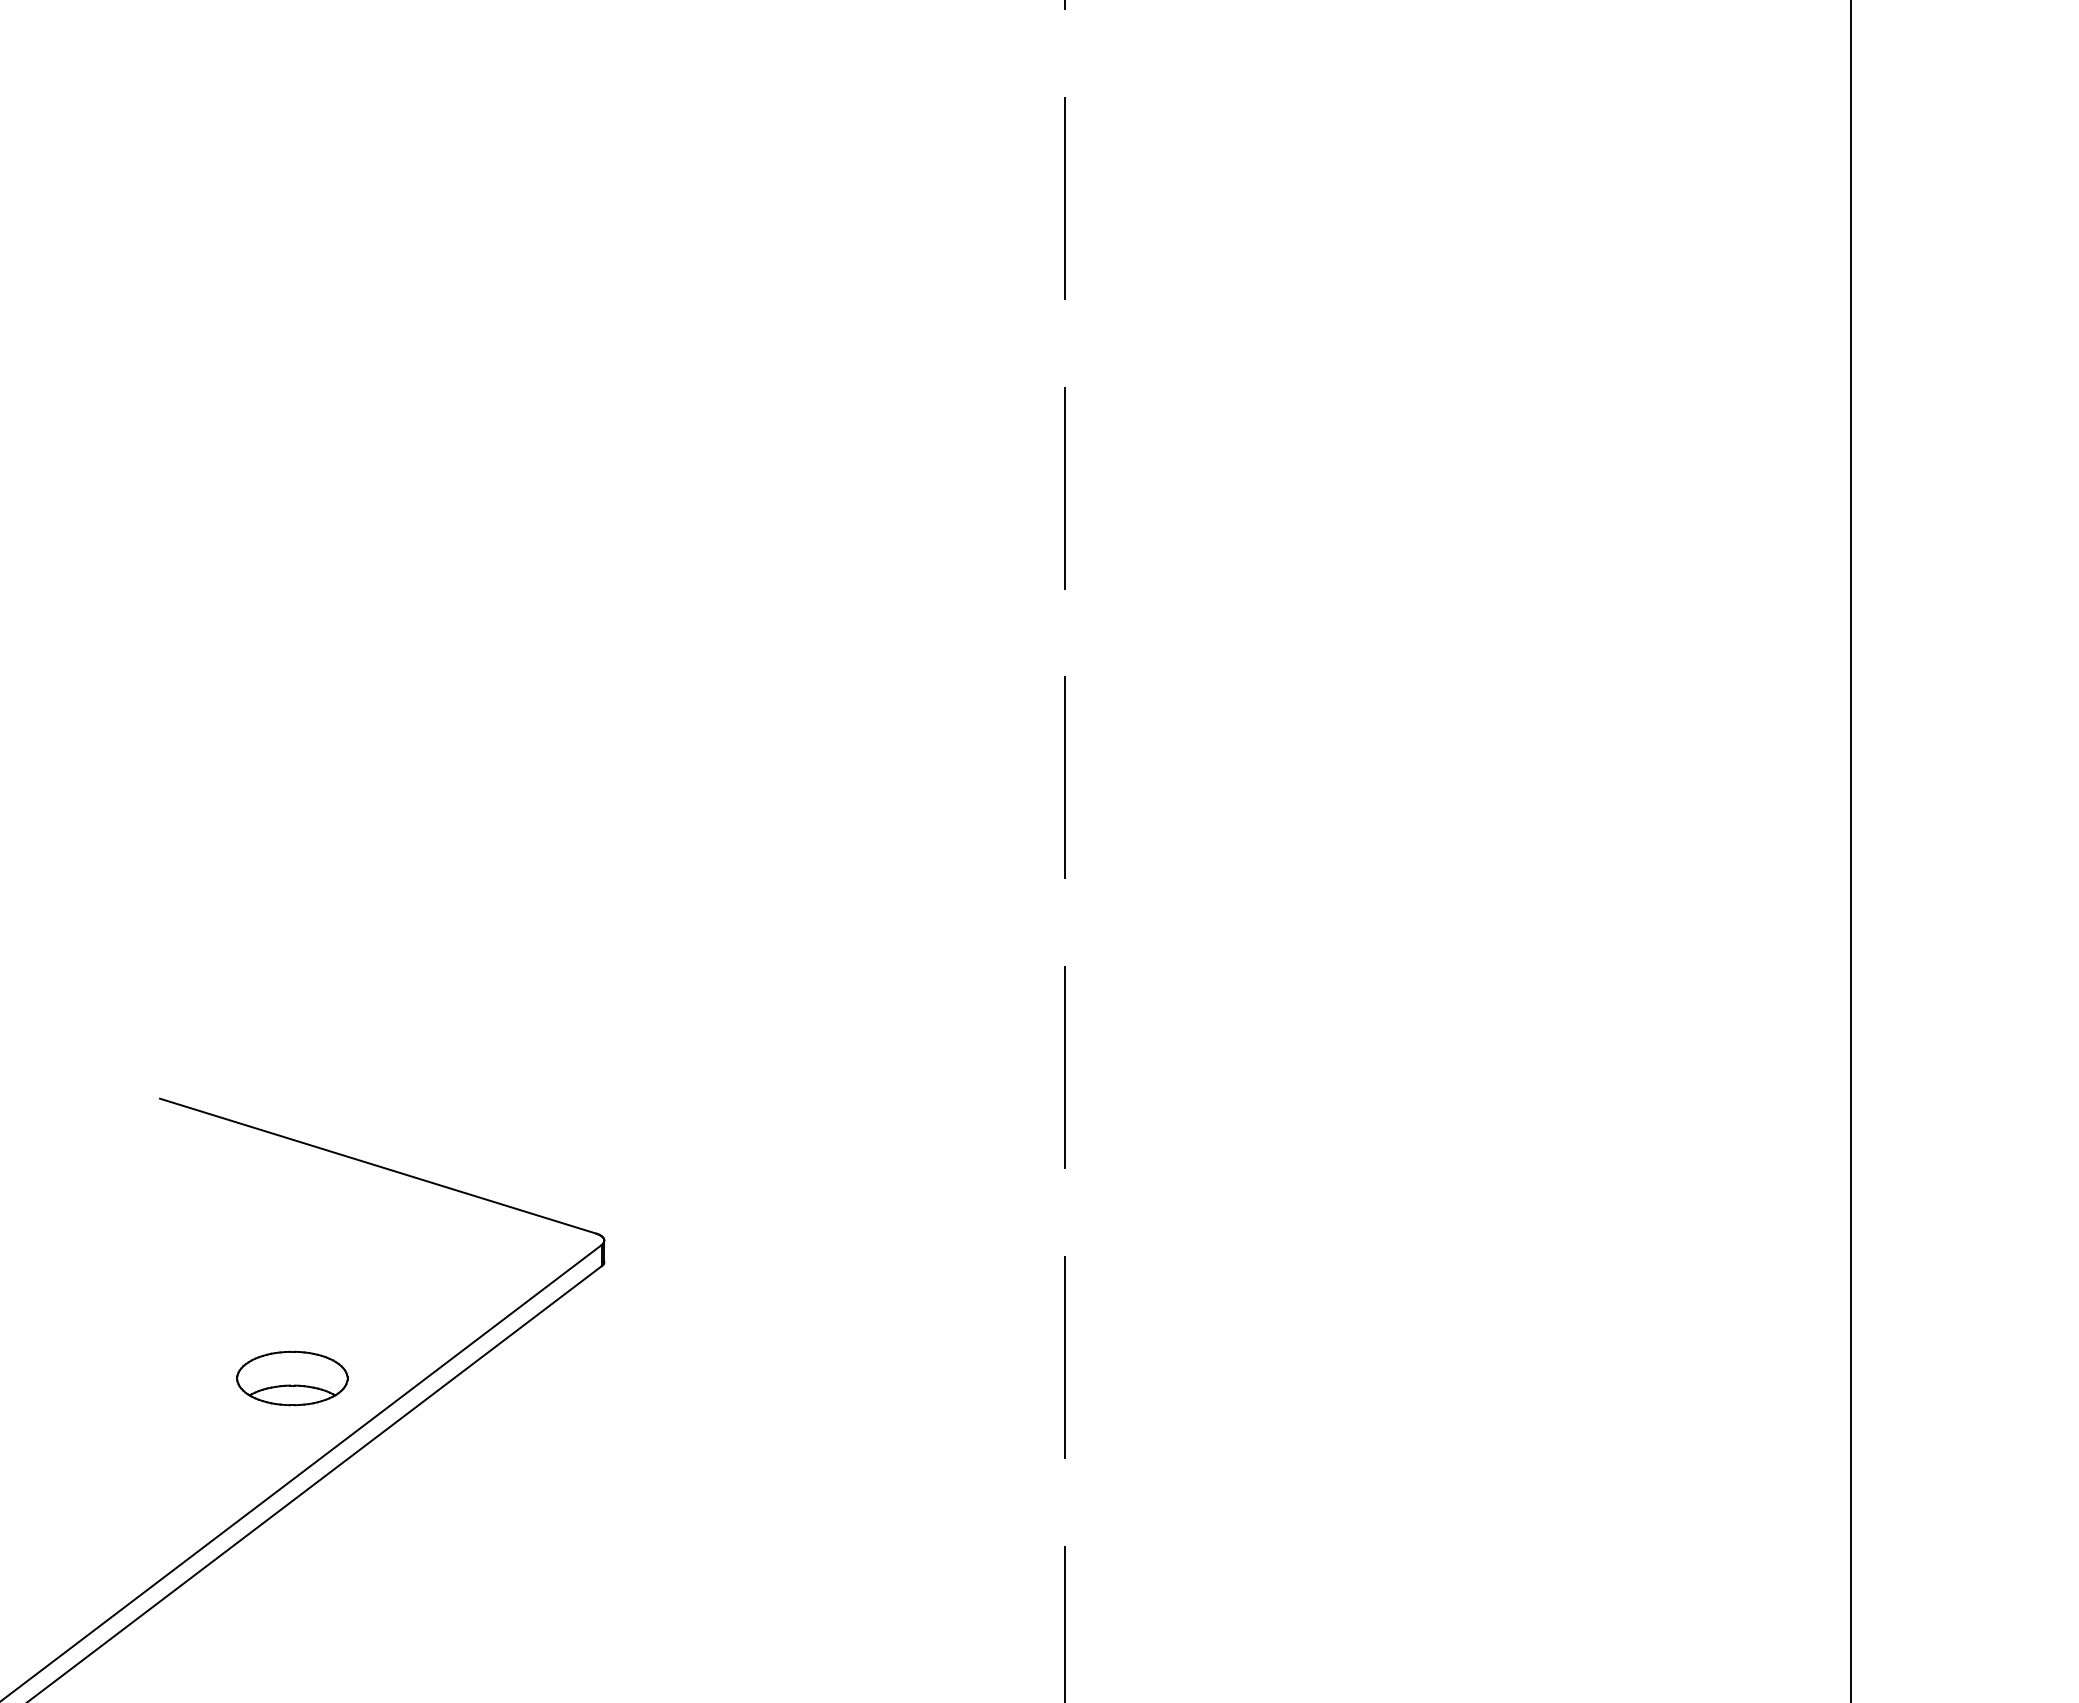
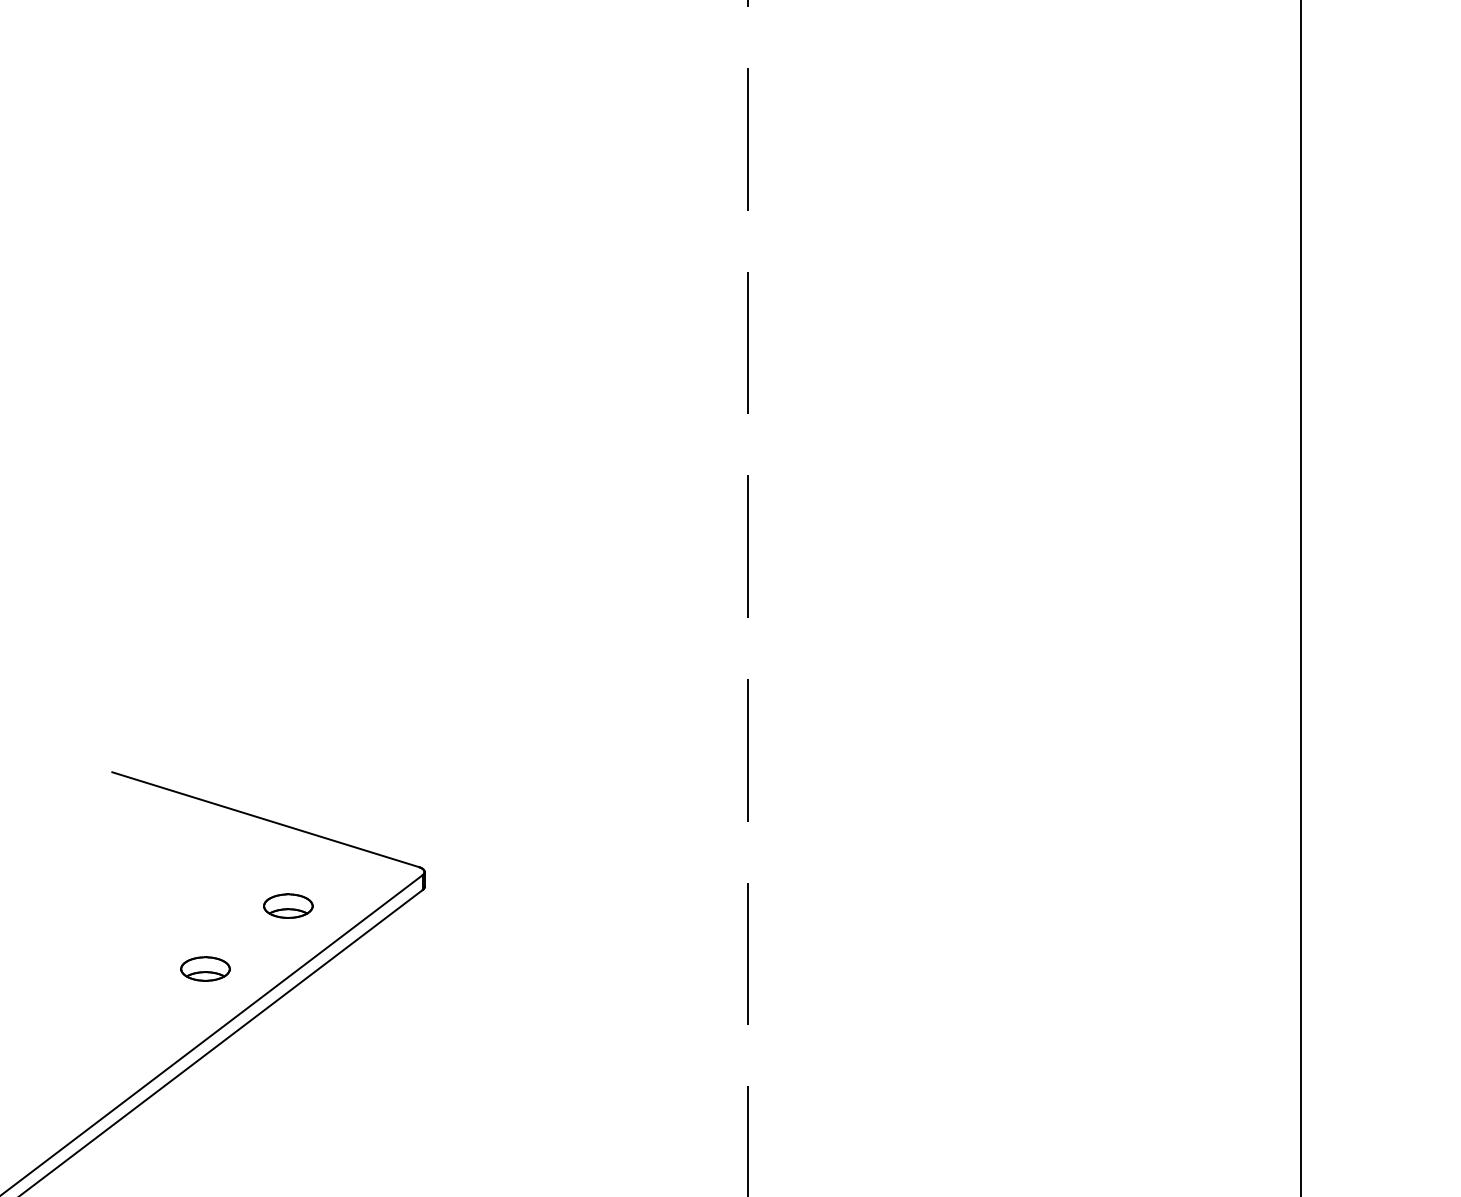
part: (410, 1288) -> (288, 905), added
part: (292, 1378) -> (205, 968), size x0.62

